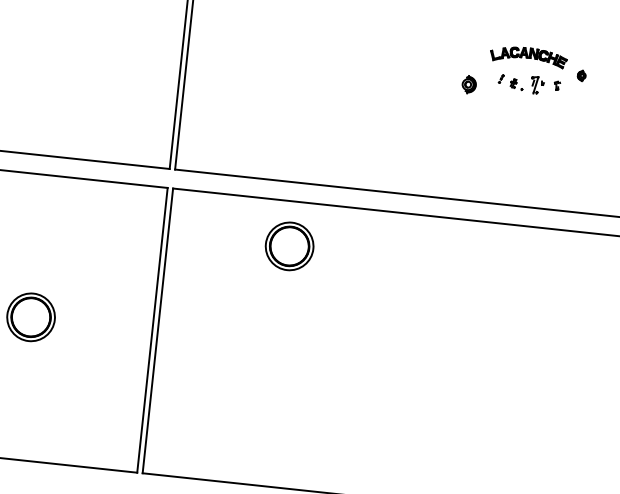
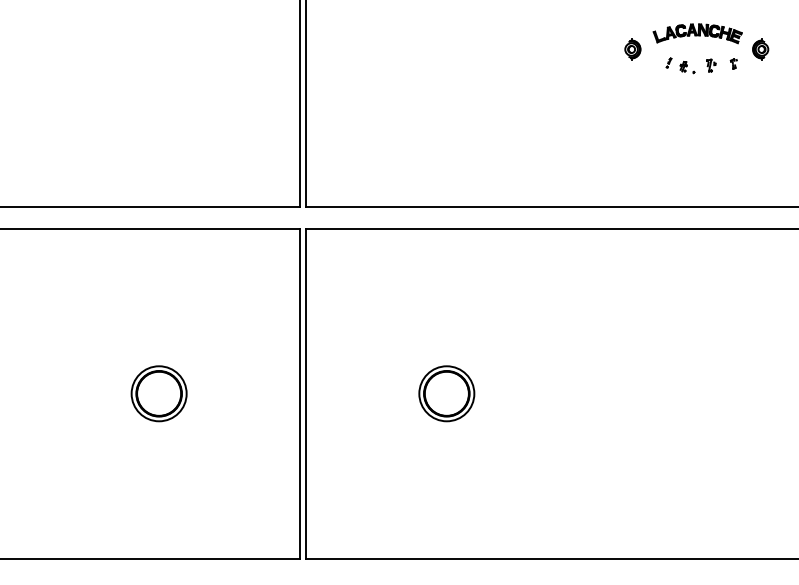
part: (581, 75) -> (760, 49), size x1.67
part: (468, 84) -> (632, 49), moved
part: (537, 85) -> (711, 65), size x0.62
part: (289, 246) -> (446, 393), moved

